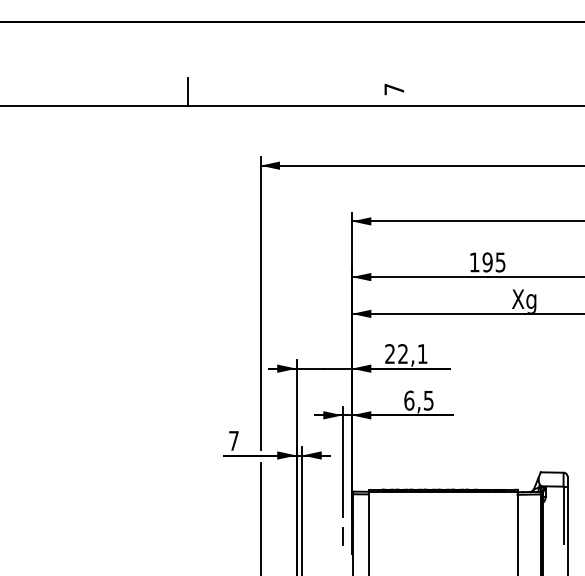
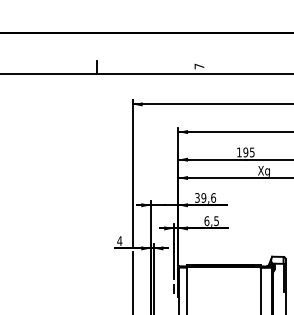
text: (406, 353) -> (205, 197), 22,1 -> 39,6
text: (233, 439) -> (119, 240), 7 -> 4

